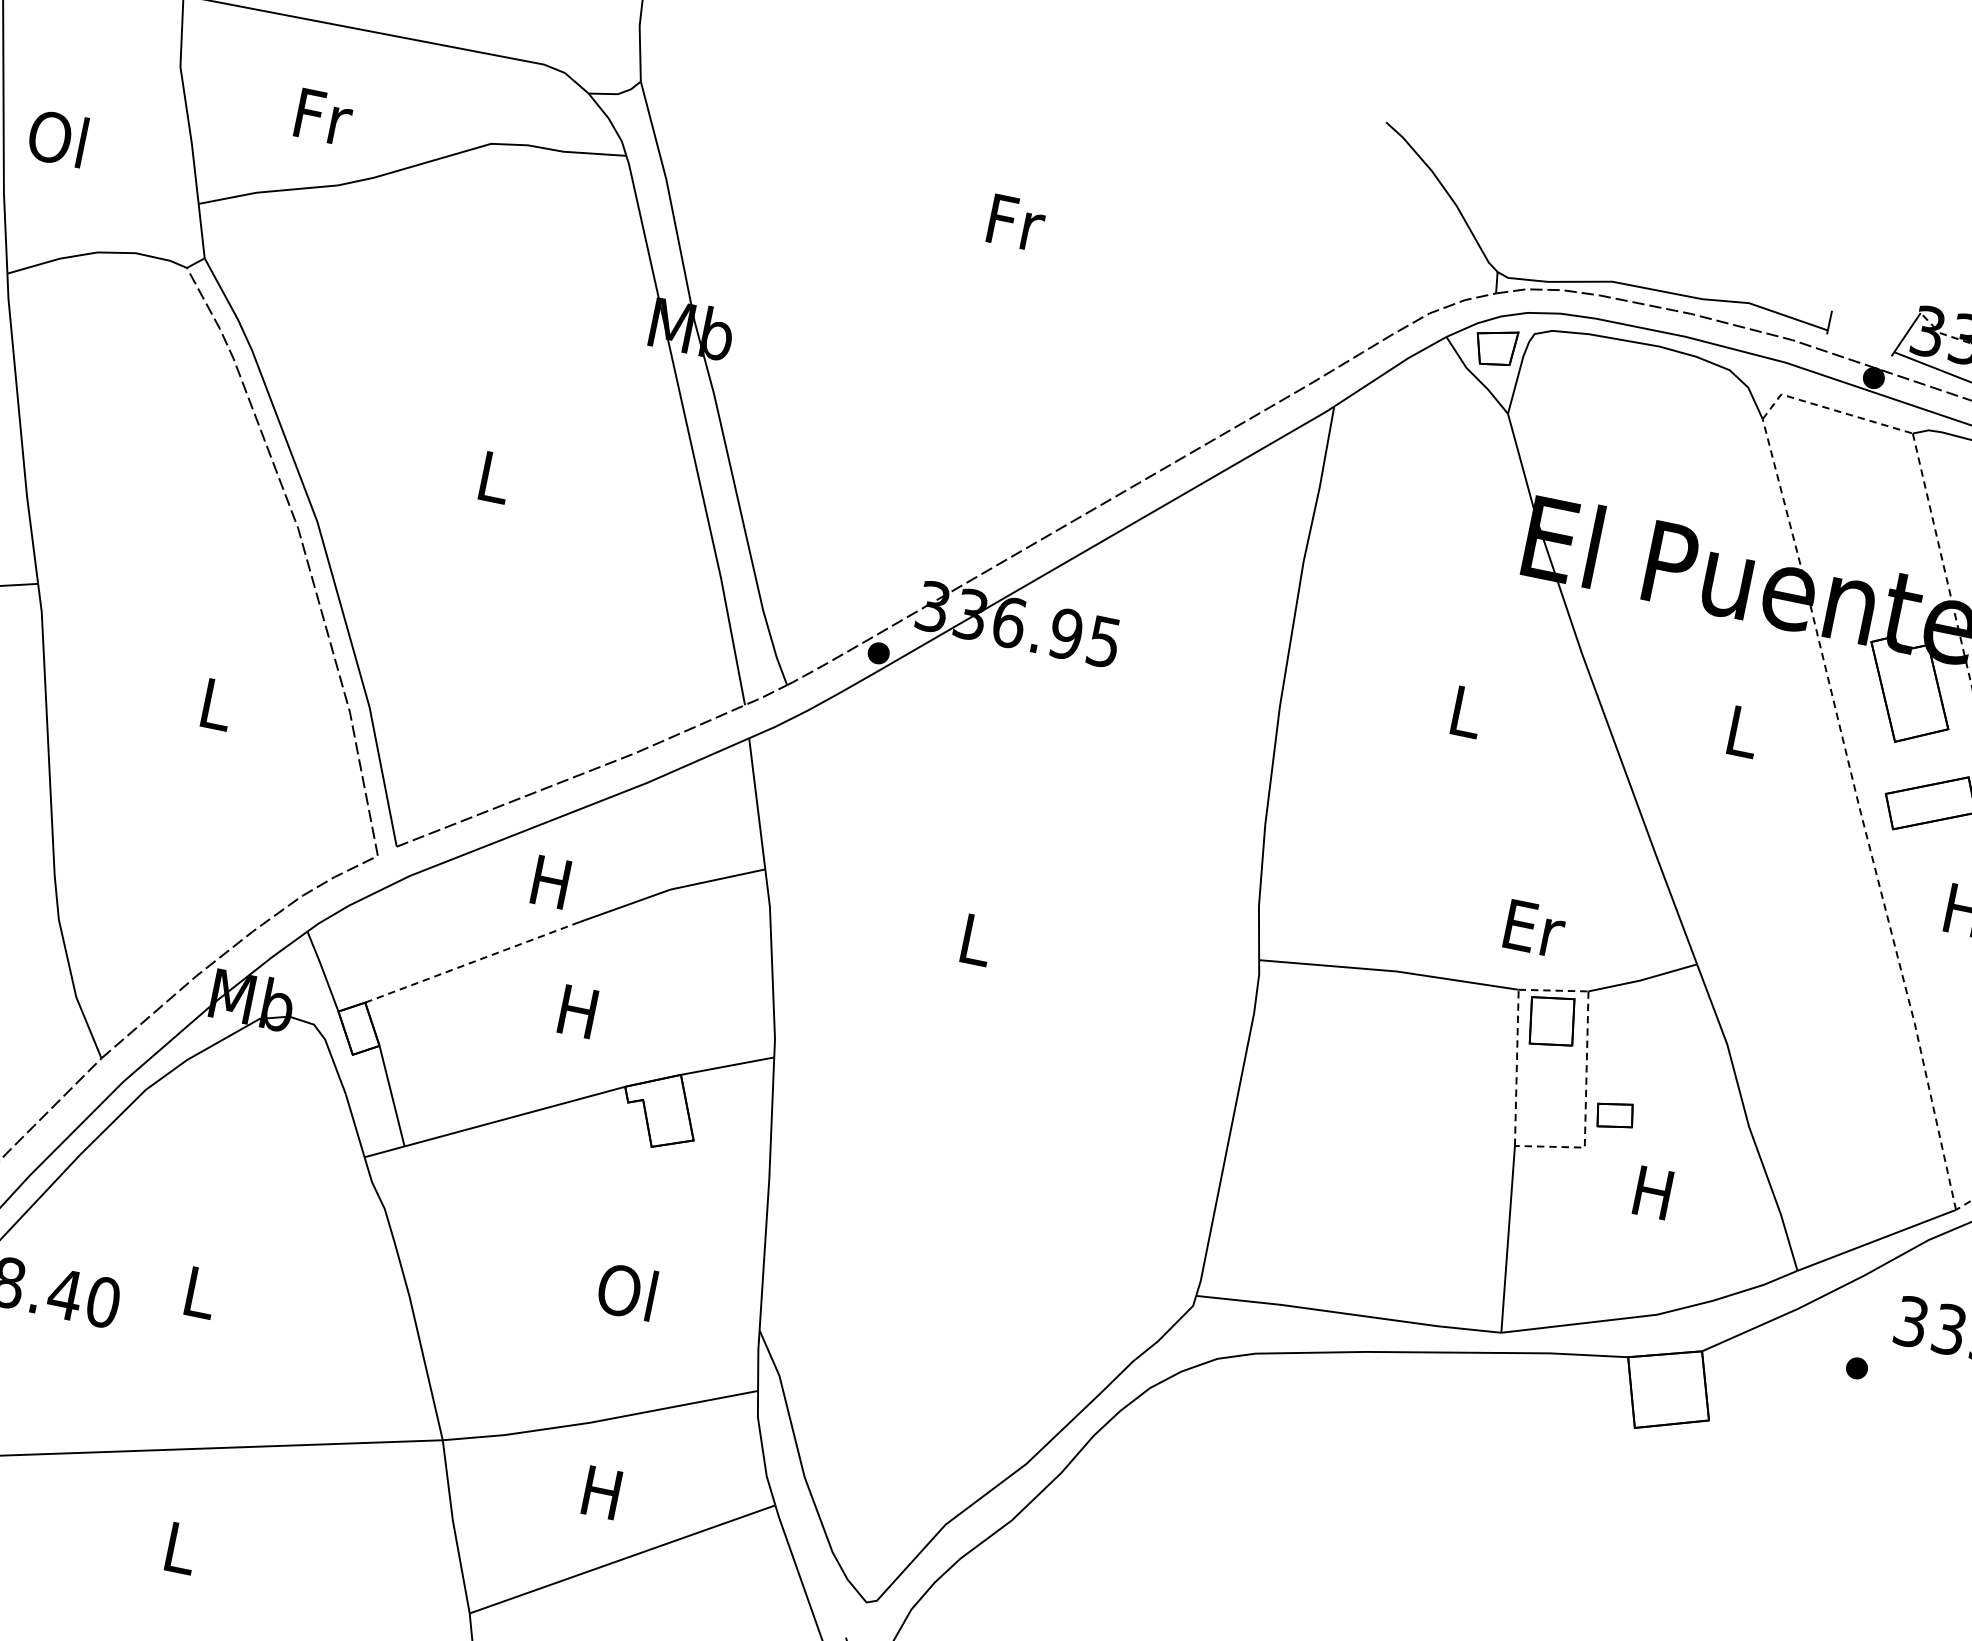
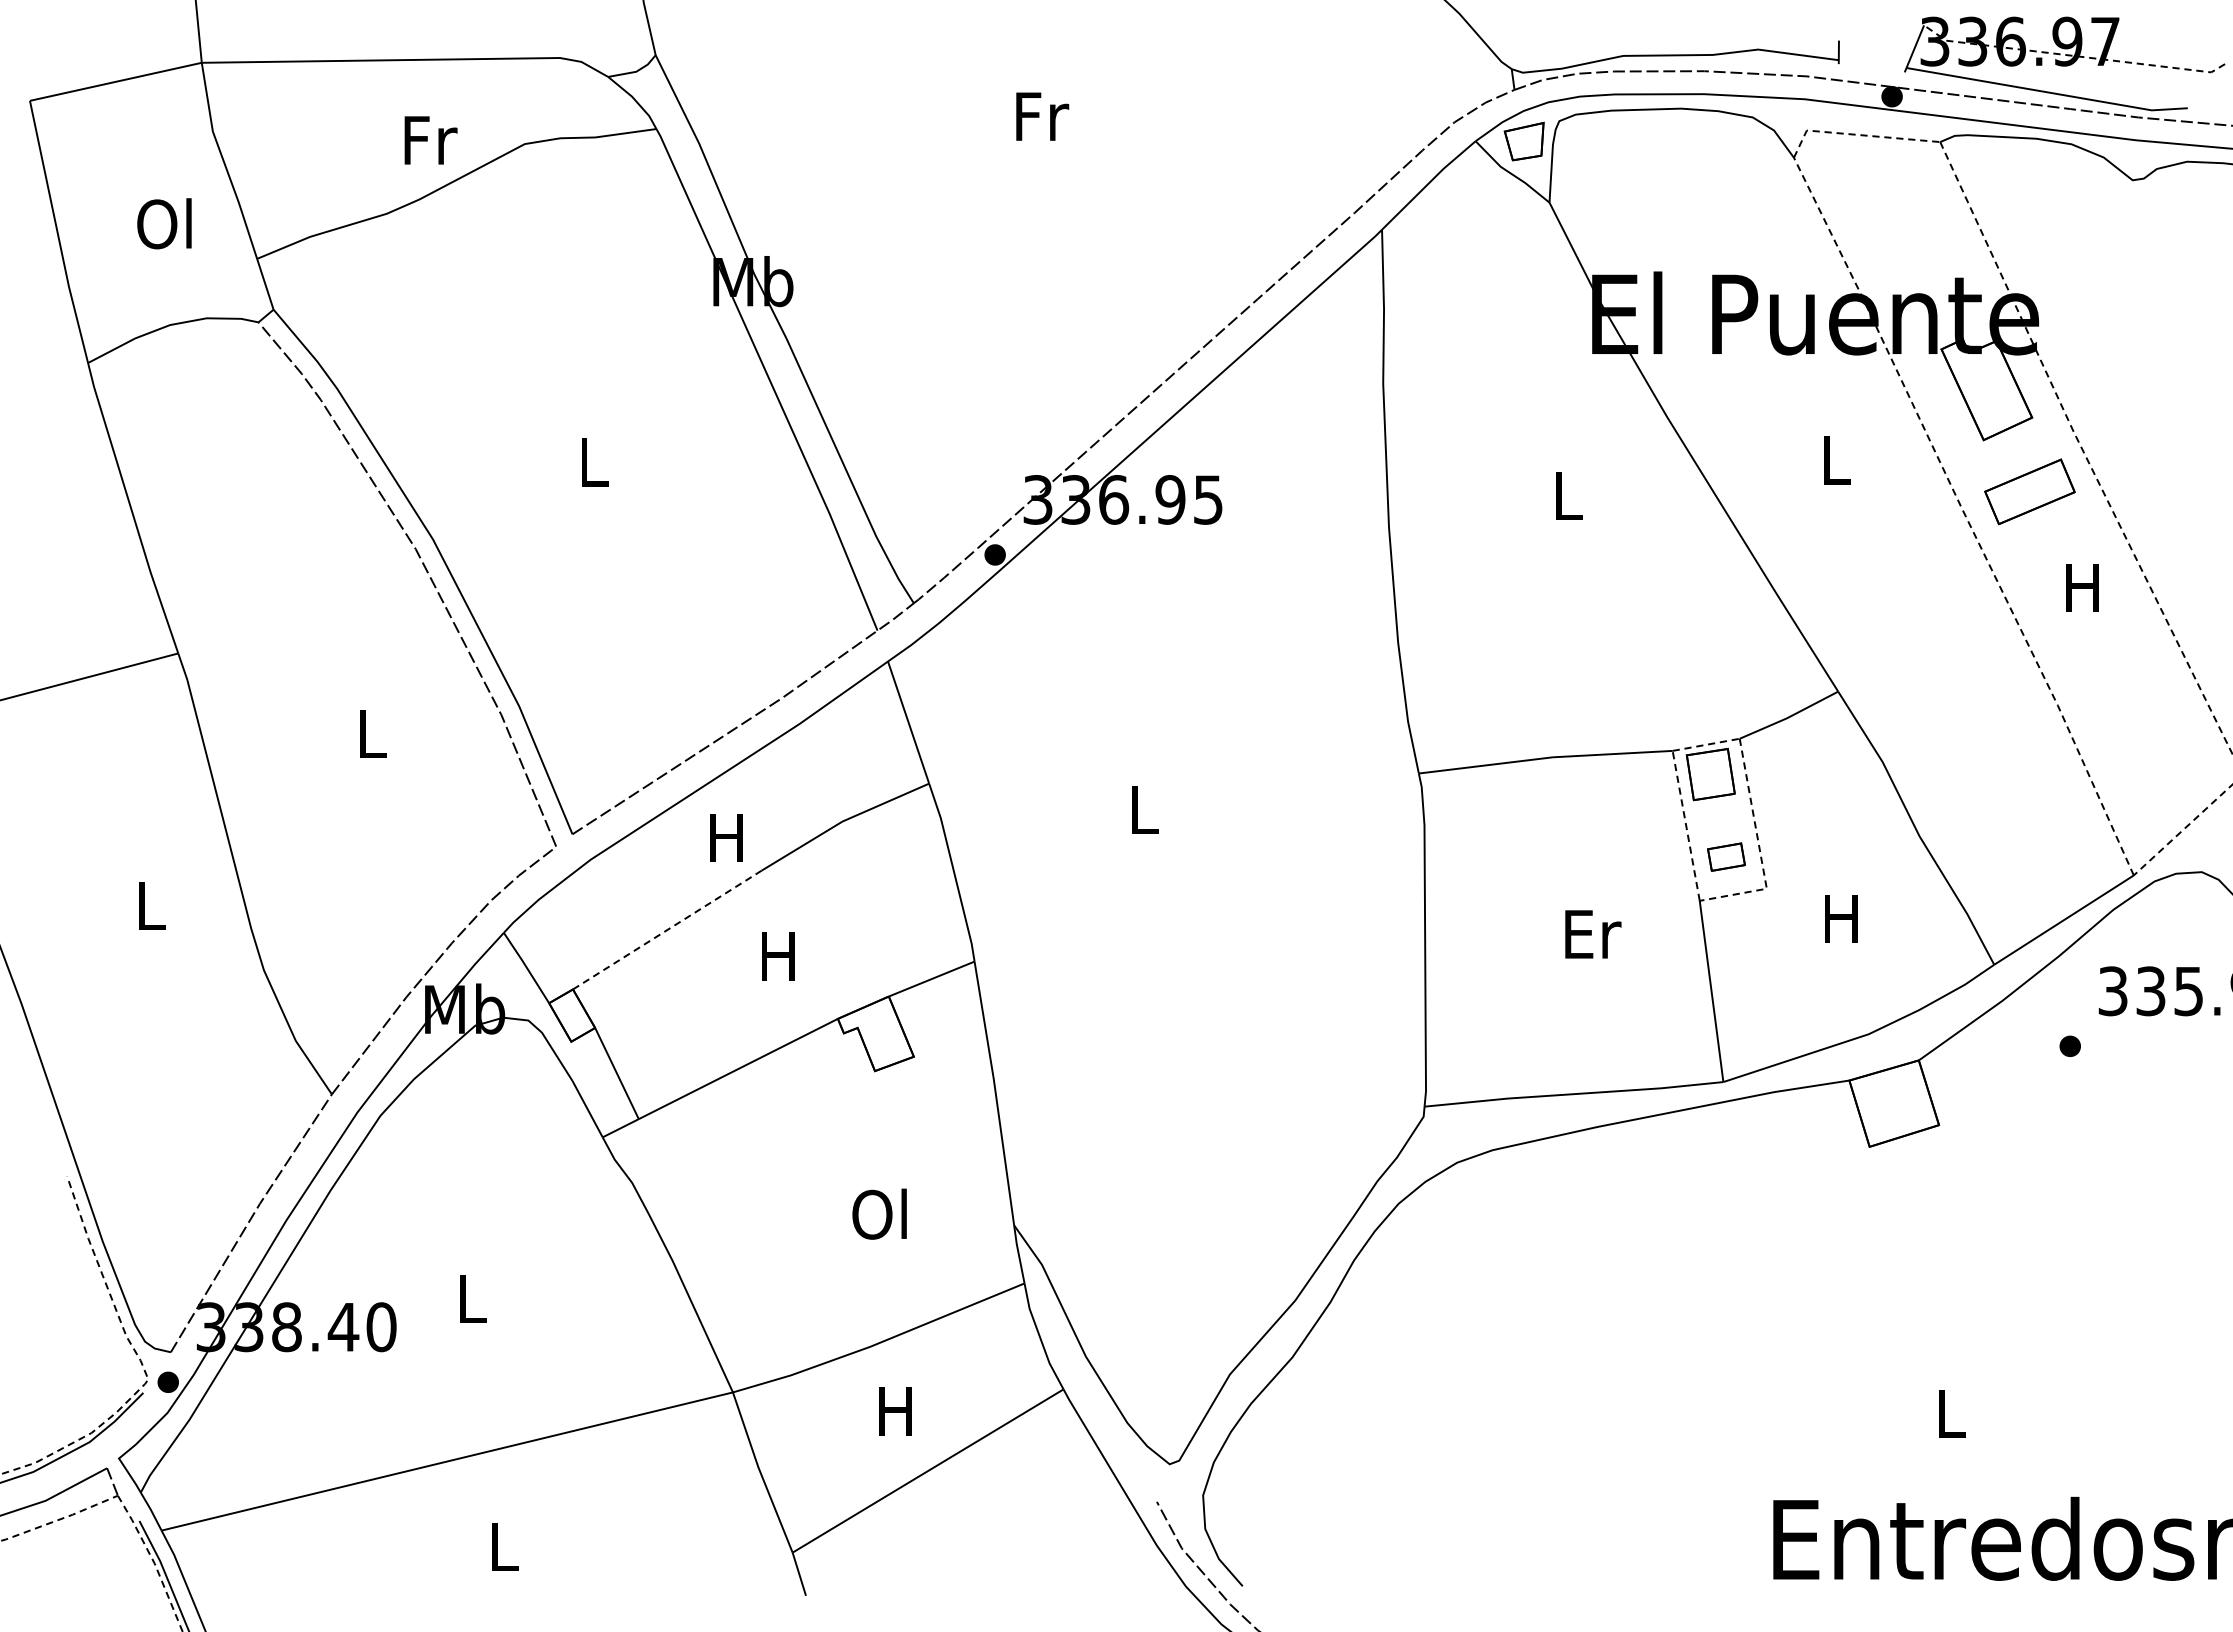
text: (323, 117) -> (430, 140), moved
text: (57, 137) -> (164, 223), moved
text: (1535, 928) -> (1593, 934), moved
part: (1615, 1114) -> (1726, 856), moved

